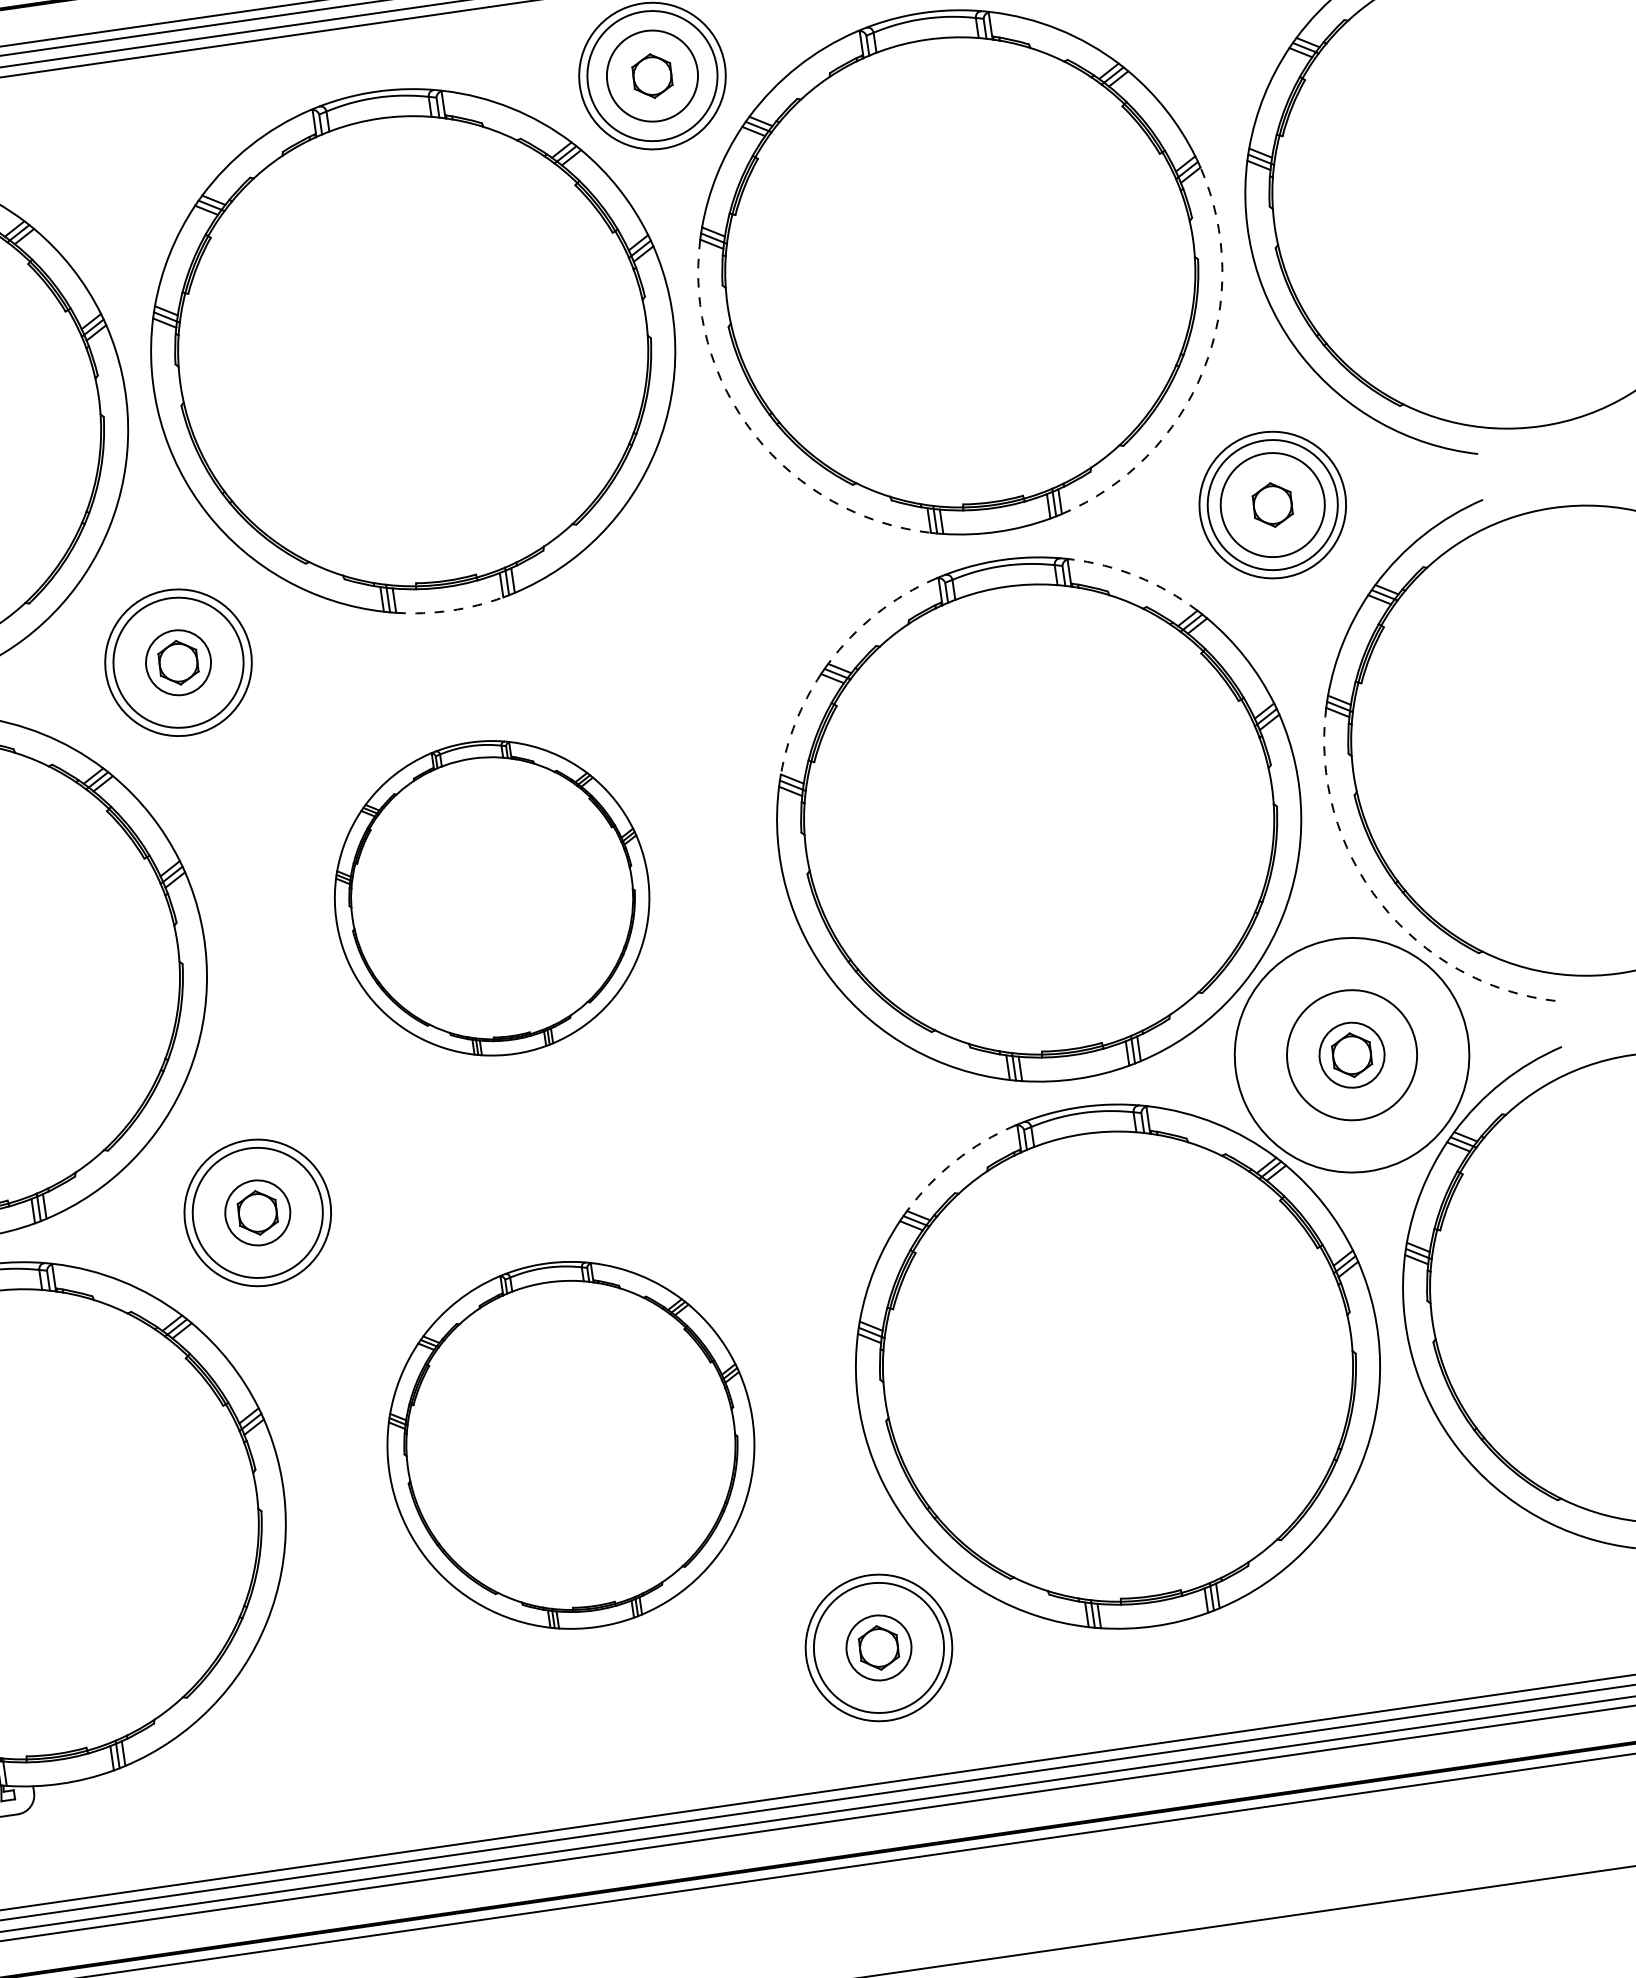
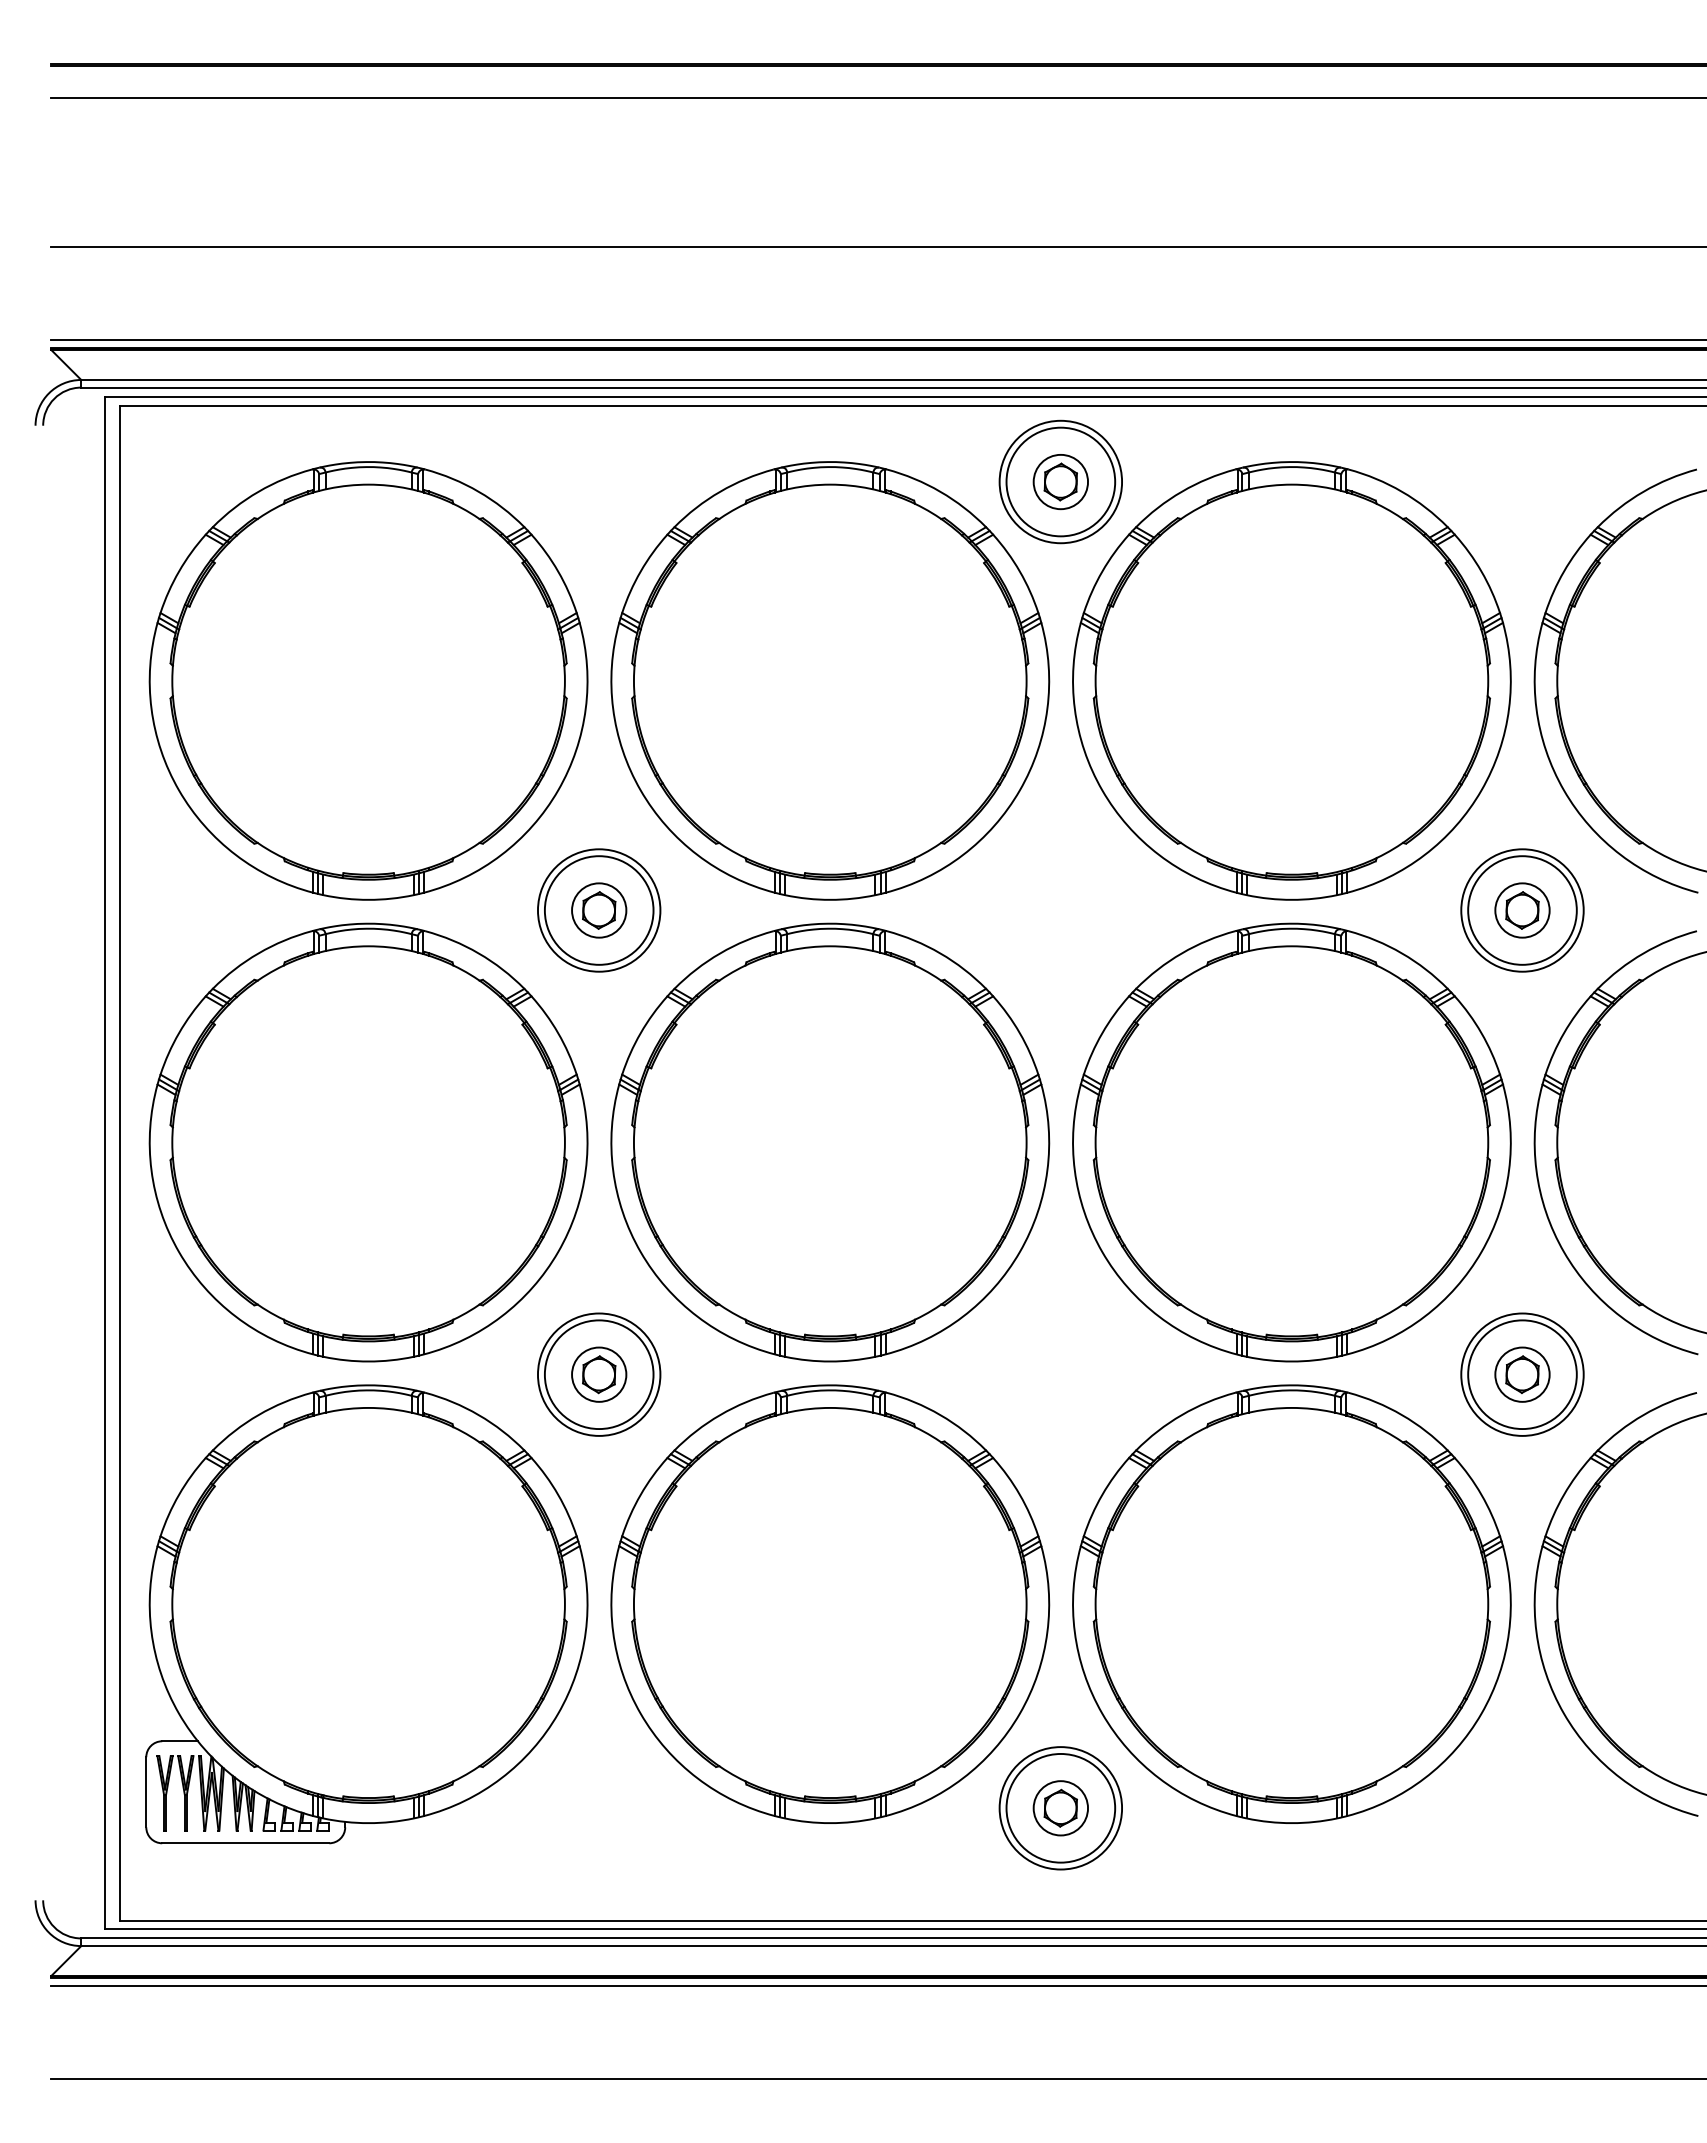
circle: (651, 75) -> (1060, 481), size x0.71
arc: (1203, 369) -> (1481, 790), dashed -> solid
arc: (754, 434) -> (1102, 790), dashed -> solid
circle: (1272, 505) -> (1522, 910), size x0.62
arc: (1137, 576) -> (1402, 953), dashed -> solid
arc: (450, 610) -> (830, 899), dashed -> solid
arc: (875, 614) -> (1181, 953), dashed -> solid
arc: (796, 722) -> (1102, 1033), dashed -> solid
part: (492, 898) -> (830, 1142), size x1.67
arc: (1380, 903) -> (1564, 1252), dashed -> solid
circle: (1352, 1054) -> (1522, 1374), size x0.62
arc: (954, 1161) -> (1181, 1415), dashed -> solid
part: (571, 1444) -> (830, 1603), size x1.43

